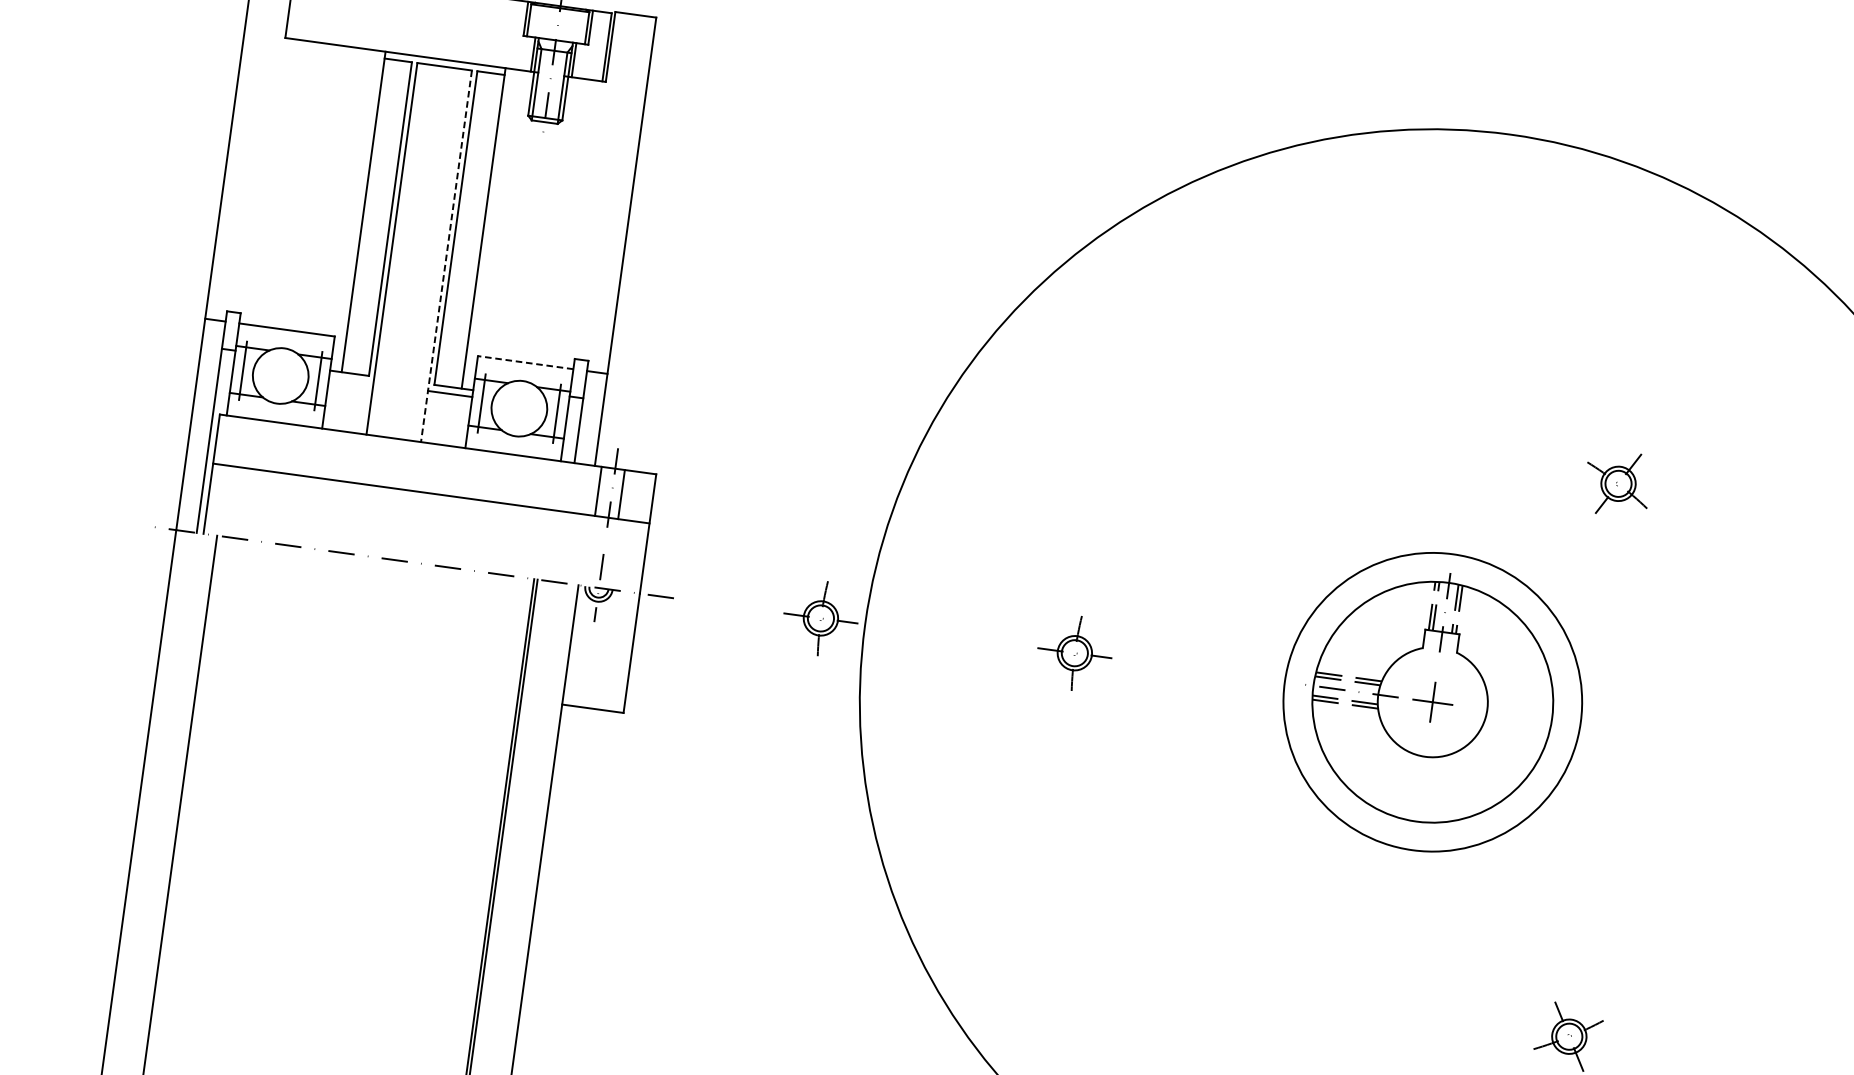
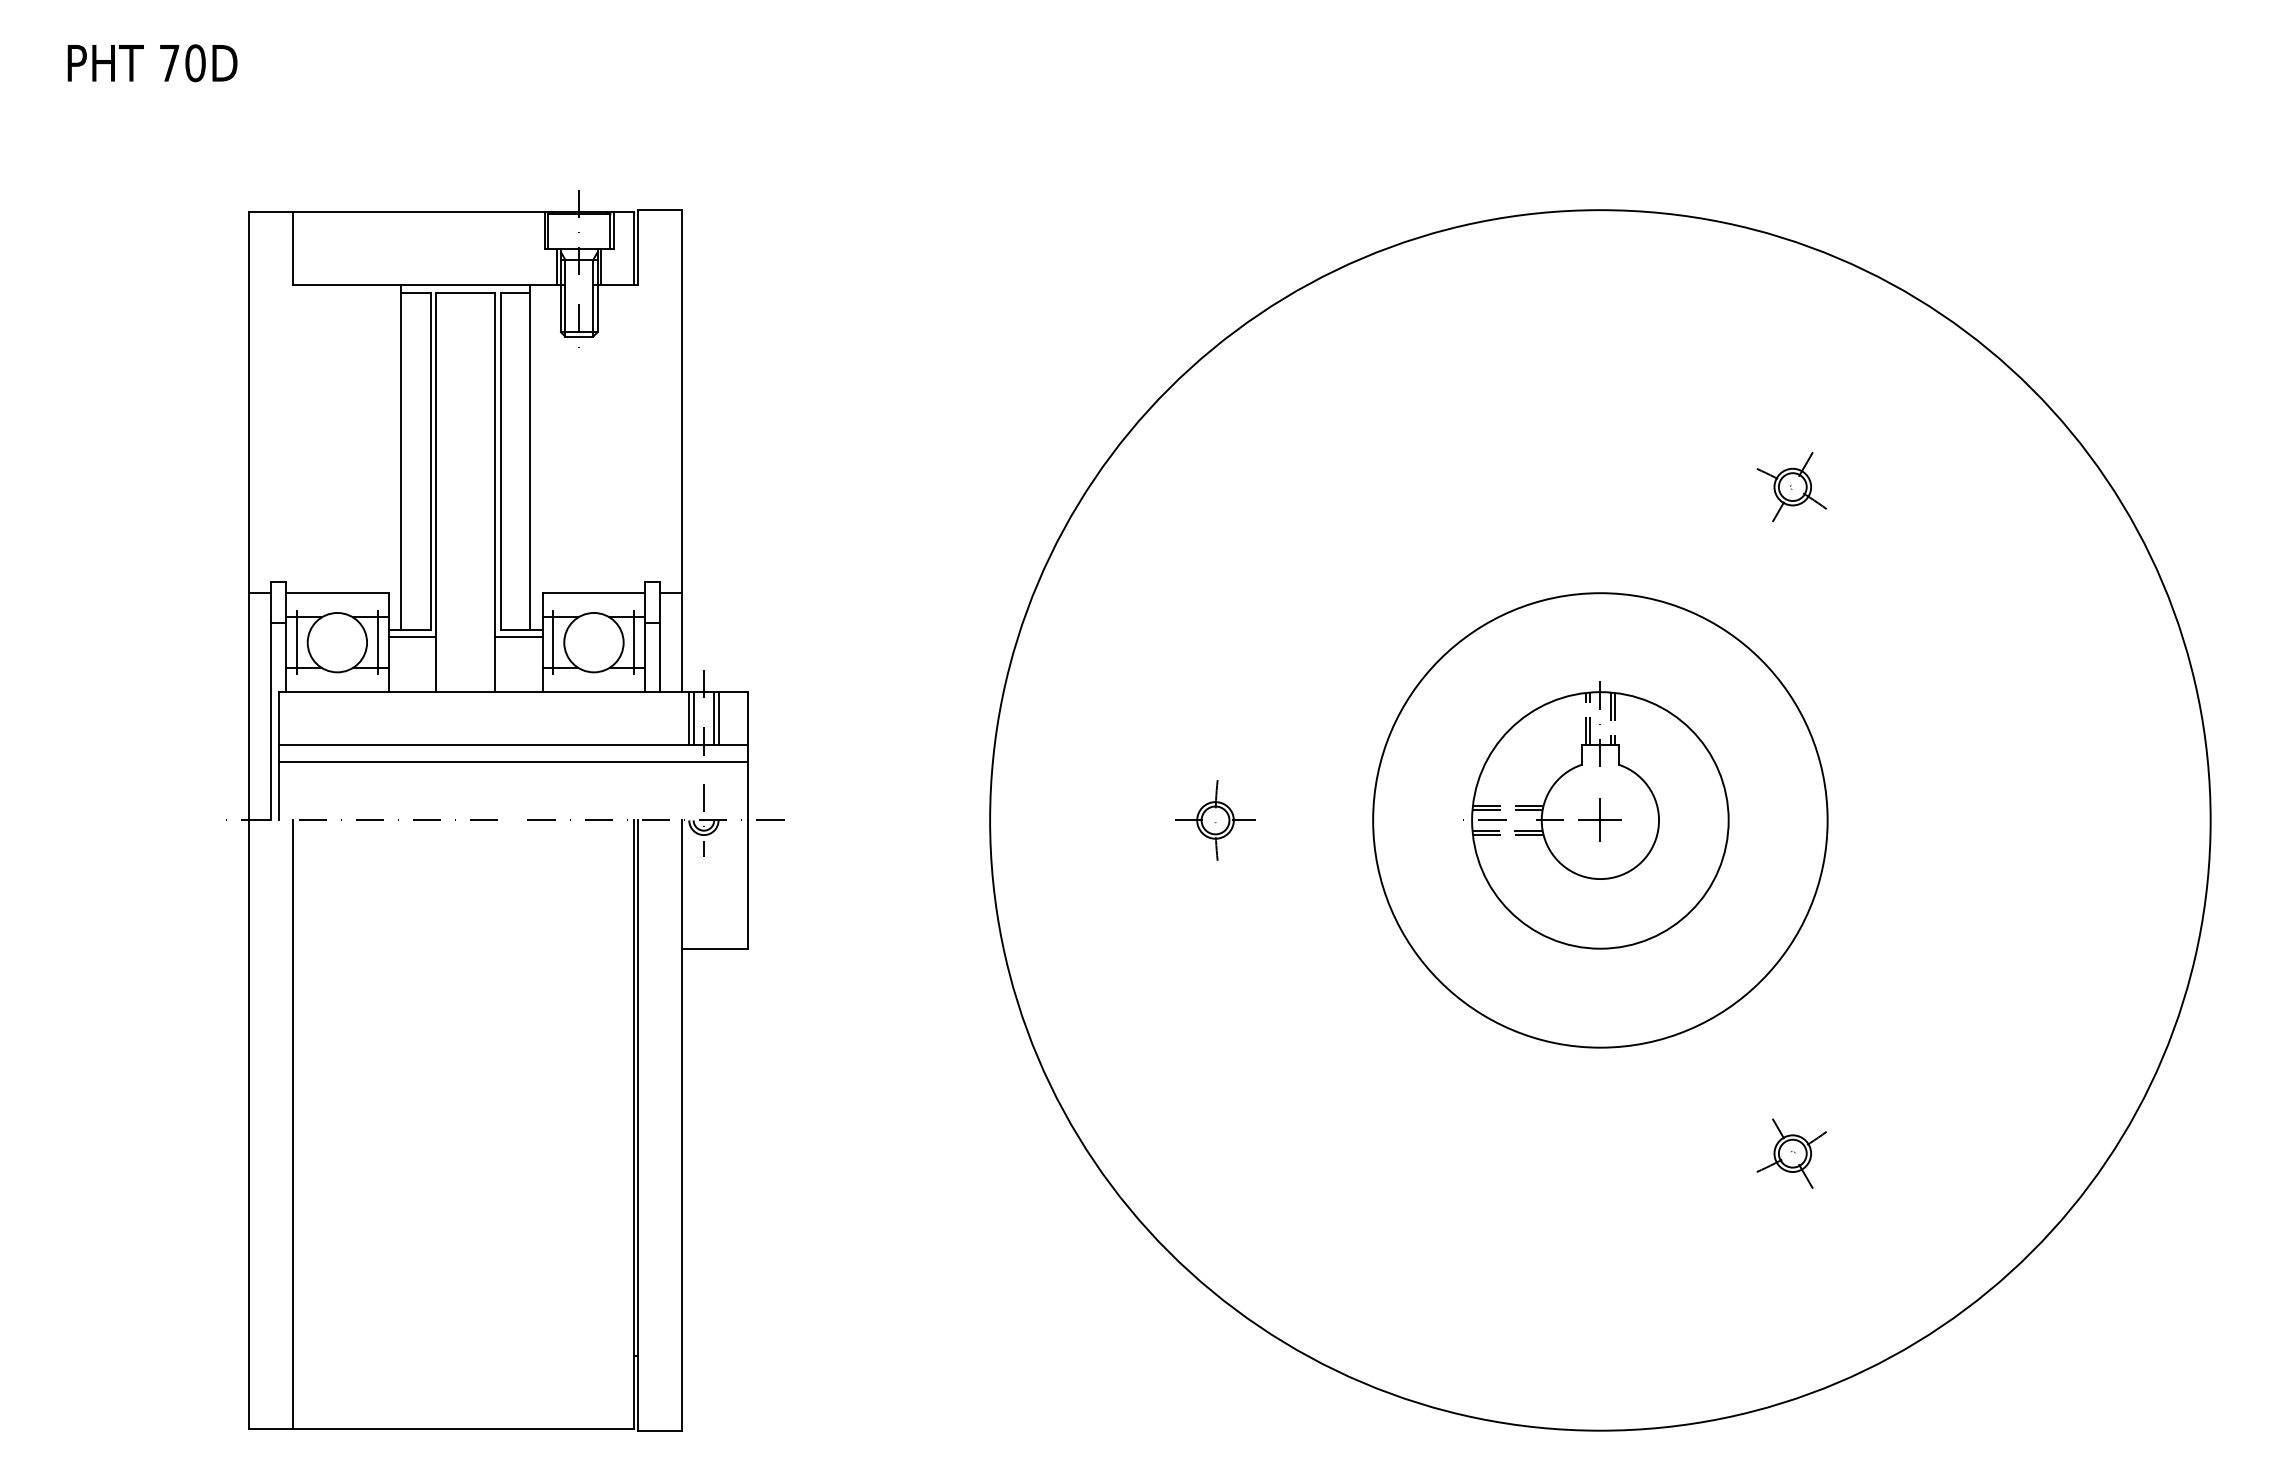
line: (446, 256) -> (495, 492), dashed -> solid
line: (525, 362) -> (593, 593), dashed -> solid
line: (351, 380) -> (412, 637), added
part: (1617, 484) -> (1791, 487), moved
line: (602, 491) -> (693, 718), added
line: (625, 495) -> (718, 718), added
line: (428, 508) -> (512, 761), added
part: (820, 618) -> (942, 820), removed
circle: (1432, 702) -> (1600, 820), size x1.43

